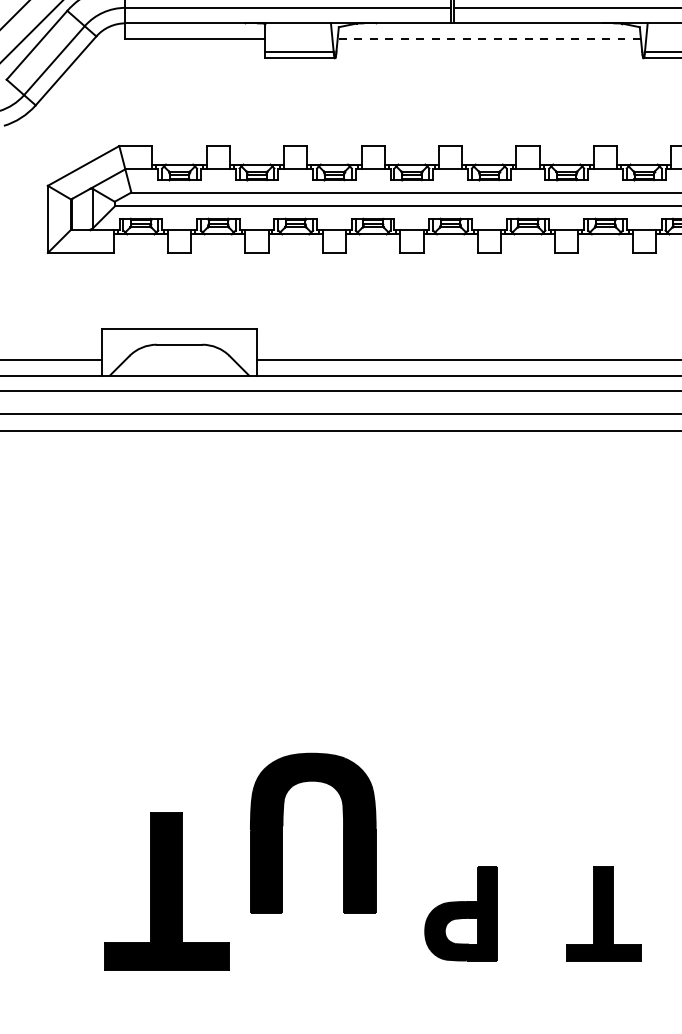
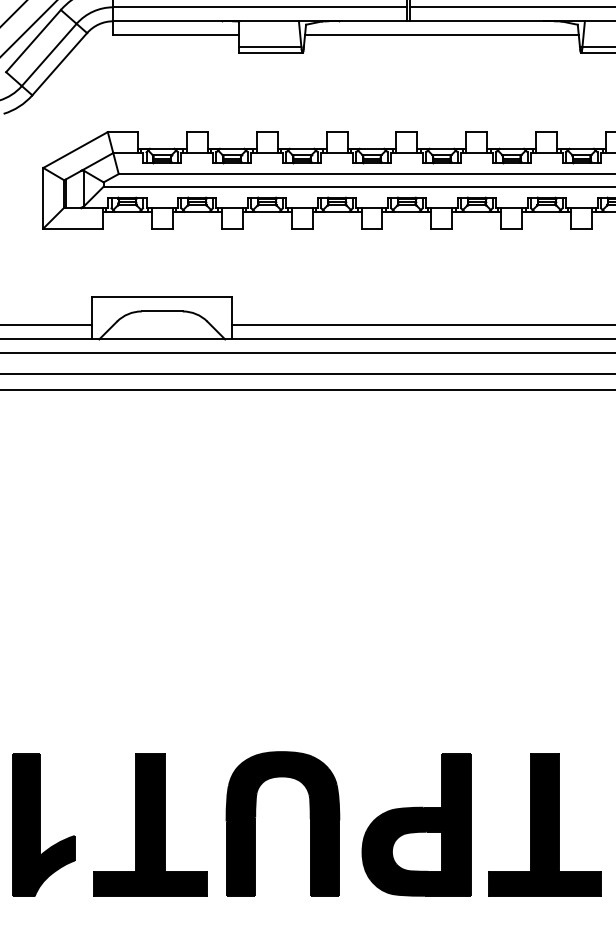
line: (489, 38) -> (442, 34), dashed -> solid
part: (343, 832) -> (310, 823), moved
part: (166, 891) -> (150, 824), moved
part: (48, 913) -> (43, 824), added
part: (460, 913) -> (415, 824), size x1.67
part: (603, 913) -> (545, 824), size x1.67

